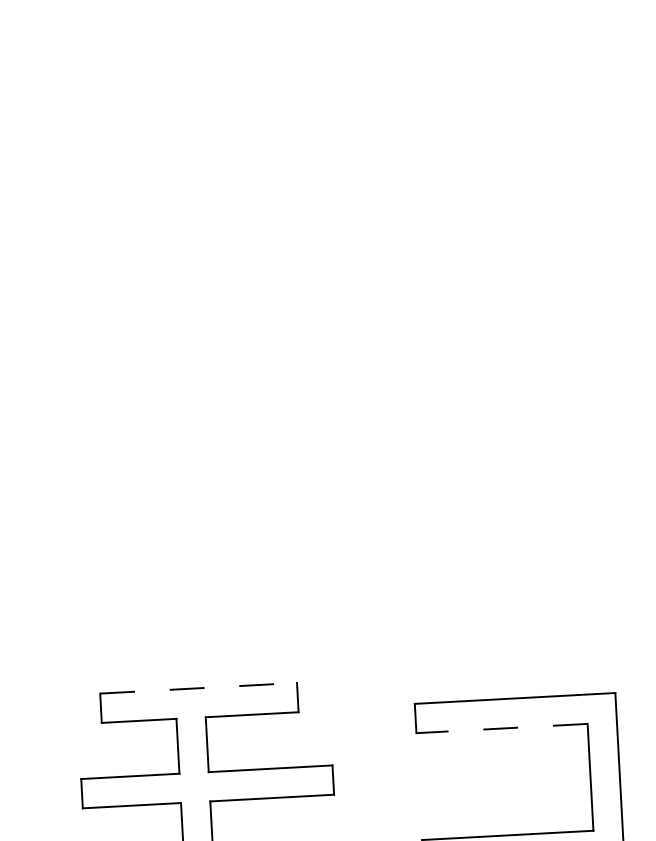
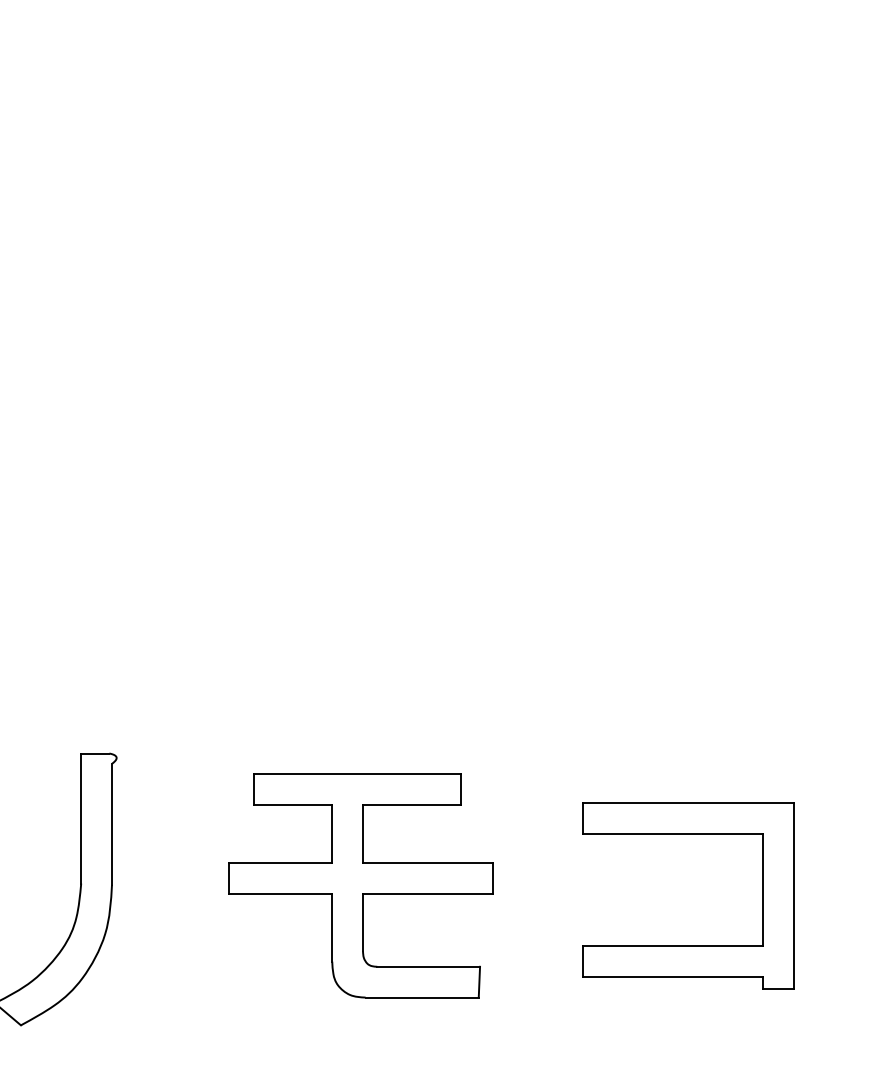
line: (198, 688) -> (357, 774), dashed -> solid
line: (501, 728) -> (672, 833), dashed -> solid

